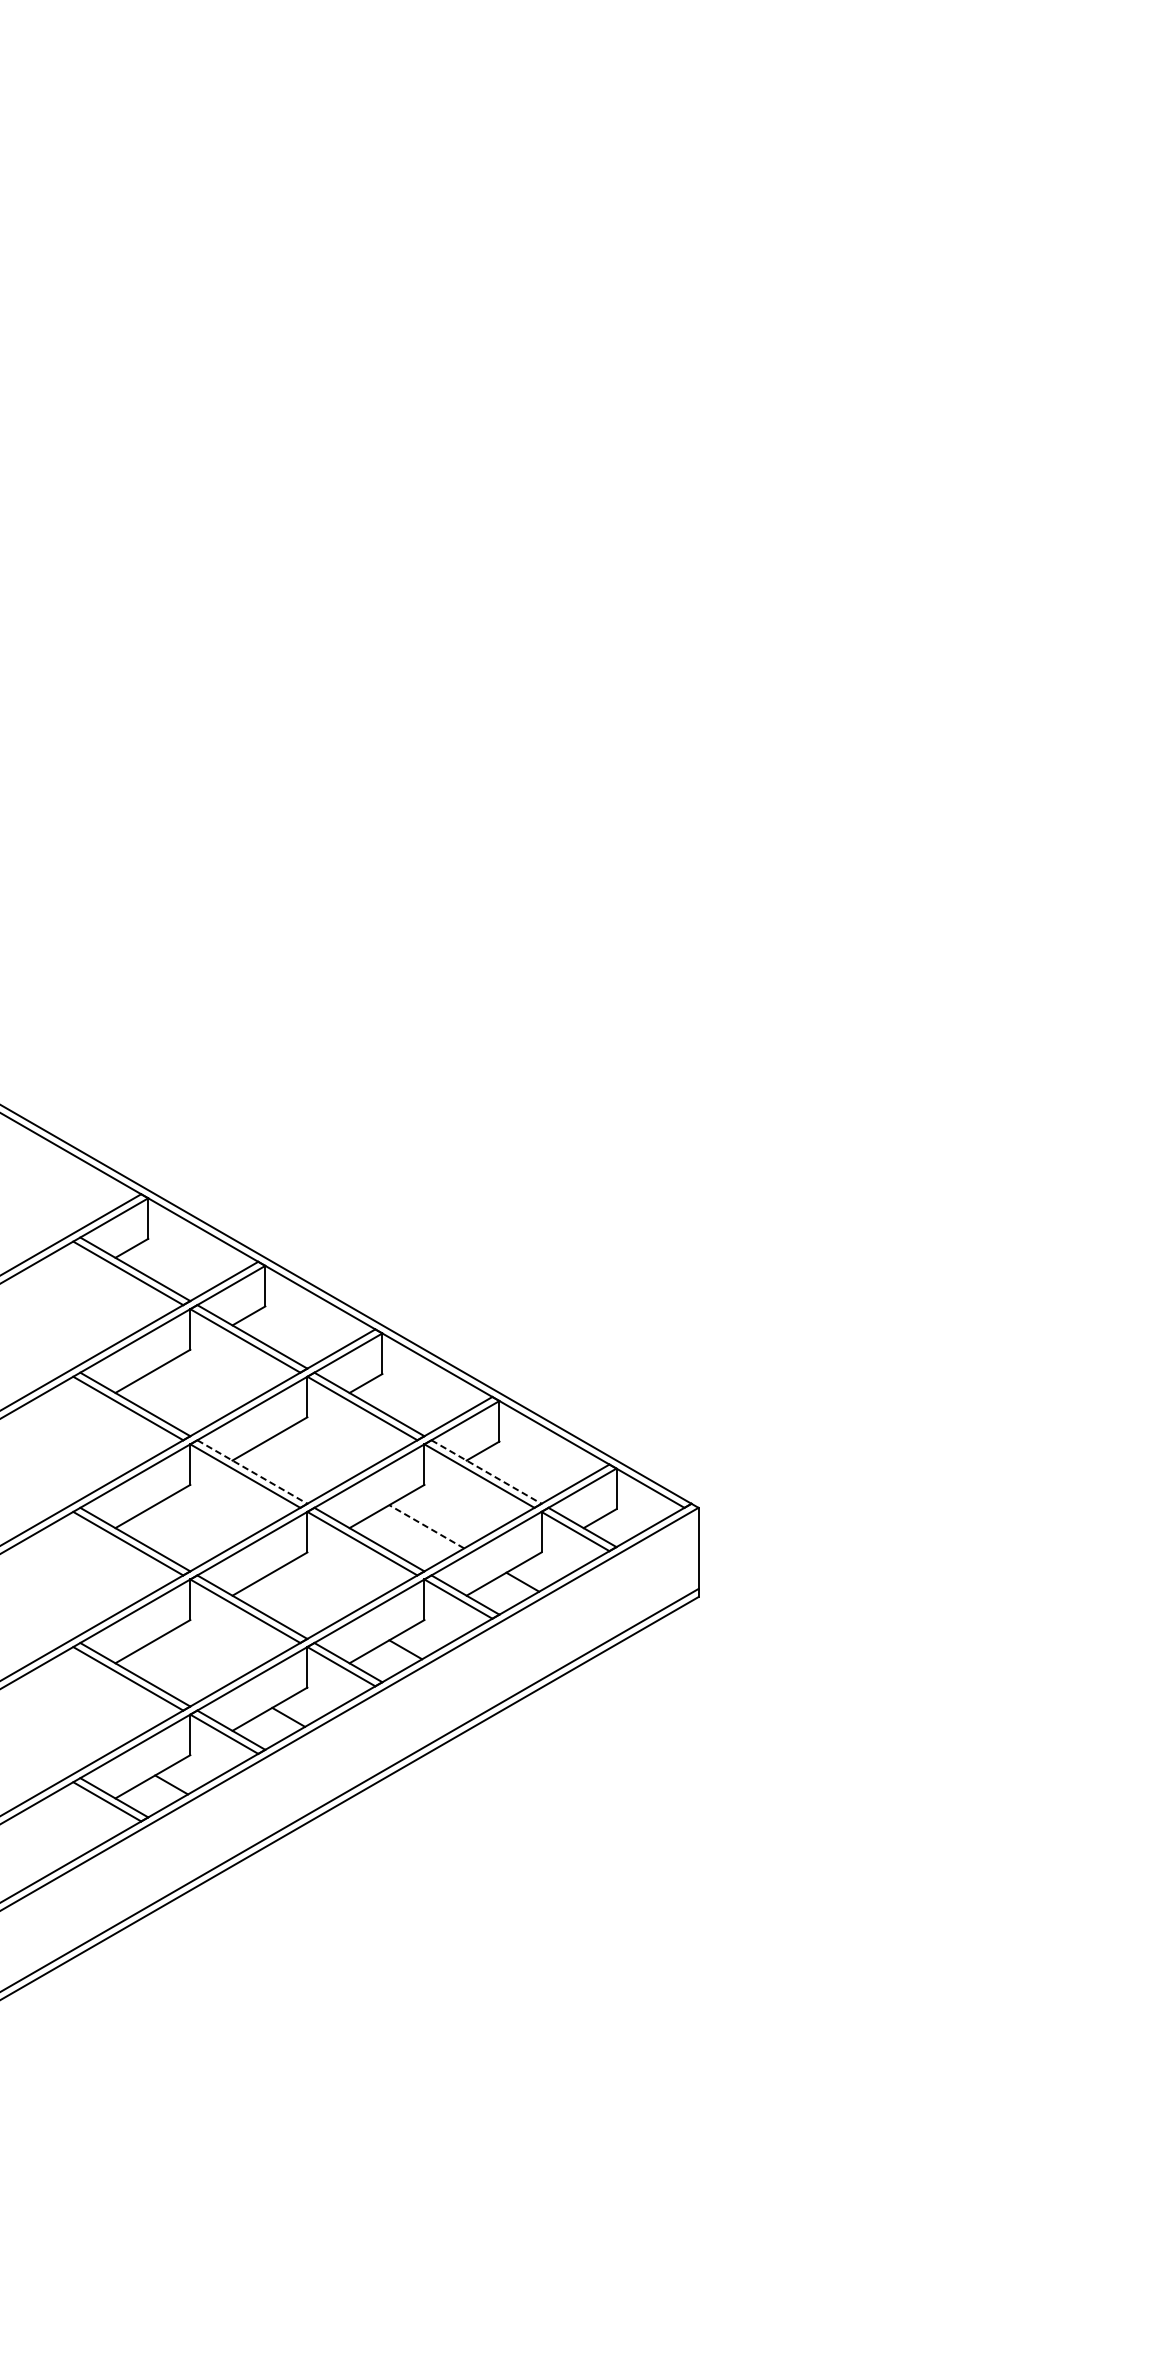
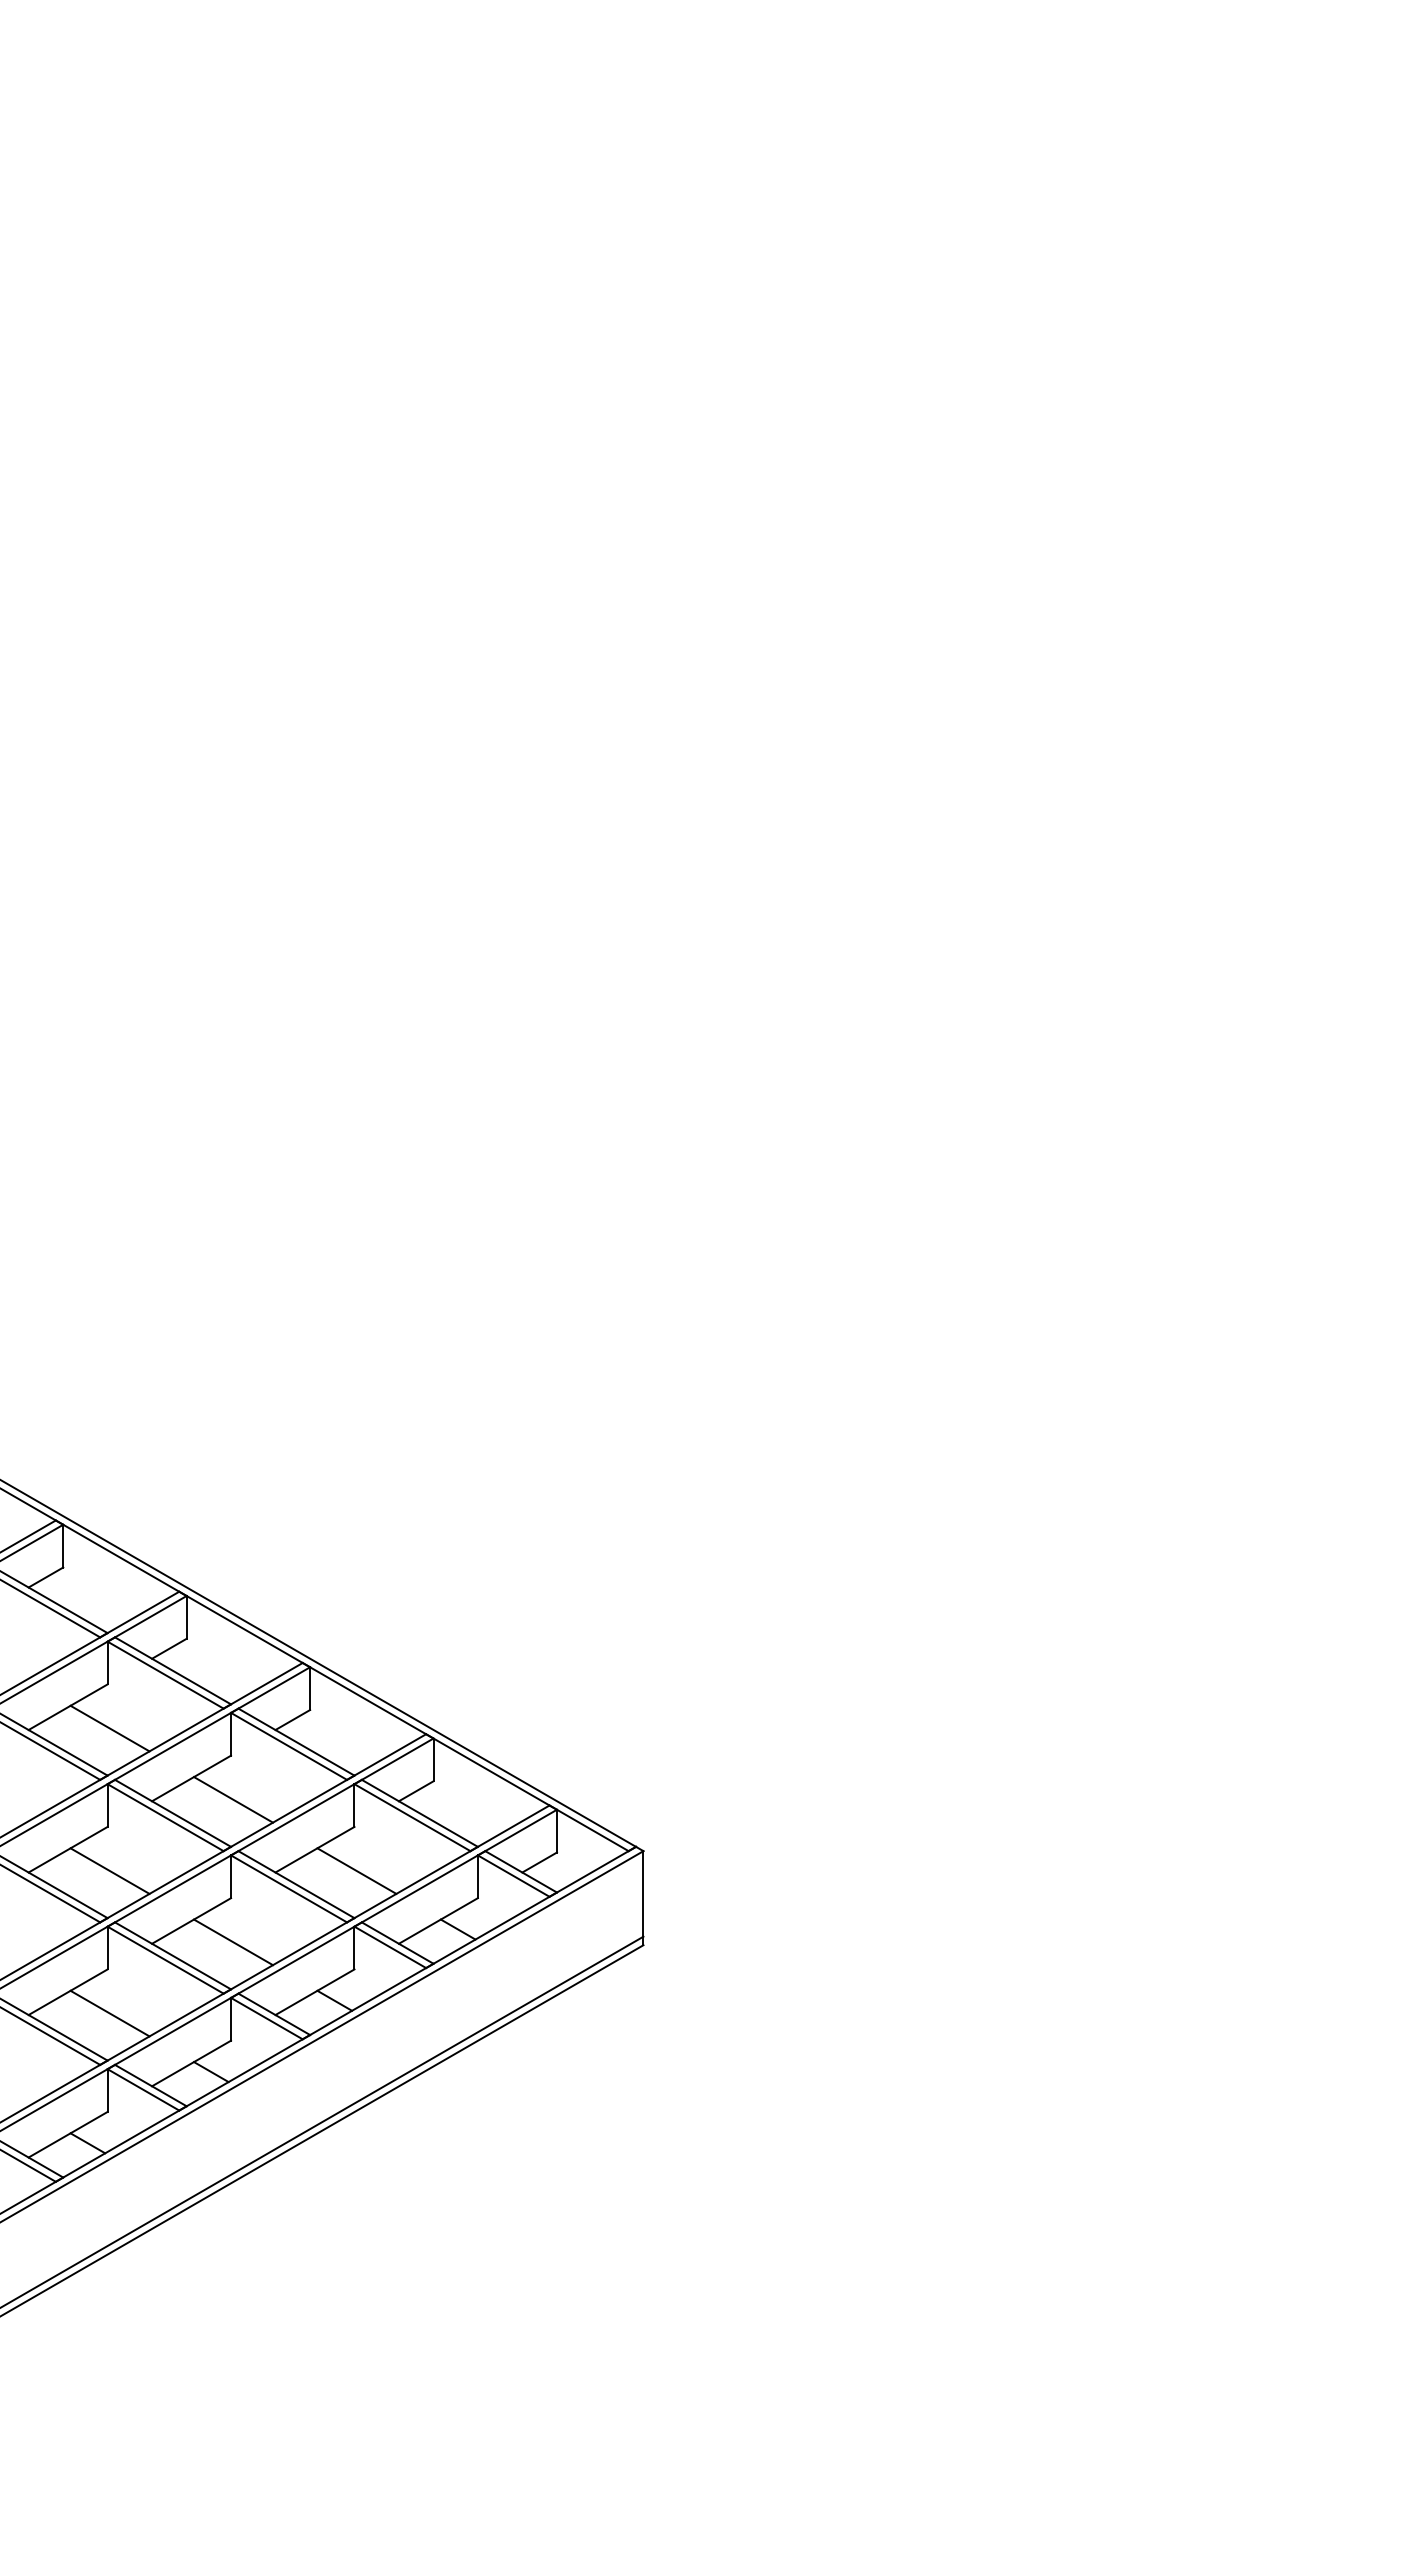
line: (192, 1391) -> (109, 1728), added
line: (309, 1458) -> (233, 1799), added
line: (252, 1472) -> (173, 1813), dashed -> solid
line: (486, 1472) -> (419, 1813), dashed -> solid
line: (192, 1526) -> (109, 1870), added
line: (426, 1527) -> (356, 1871), dashed -> solid
line: (309, 1594) -> (233, 1942), added
line: (192, 1661) -> (109, 2013), added

